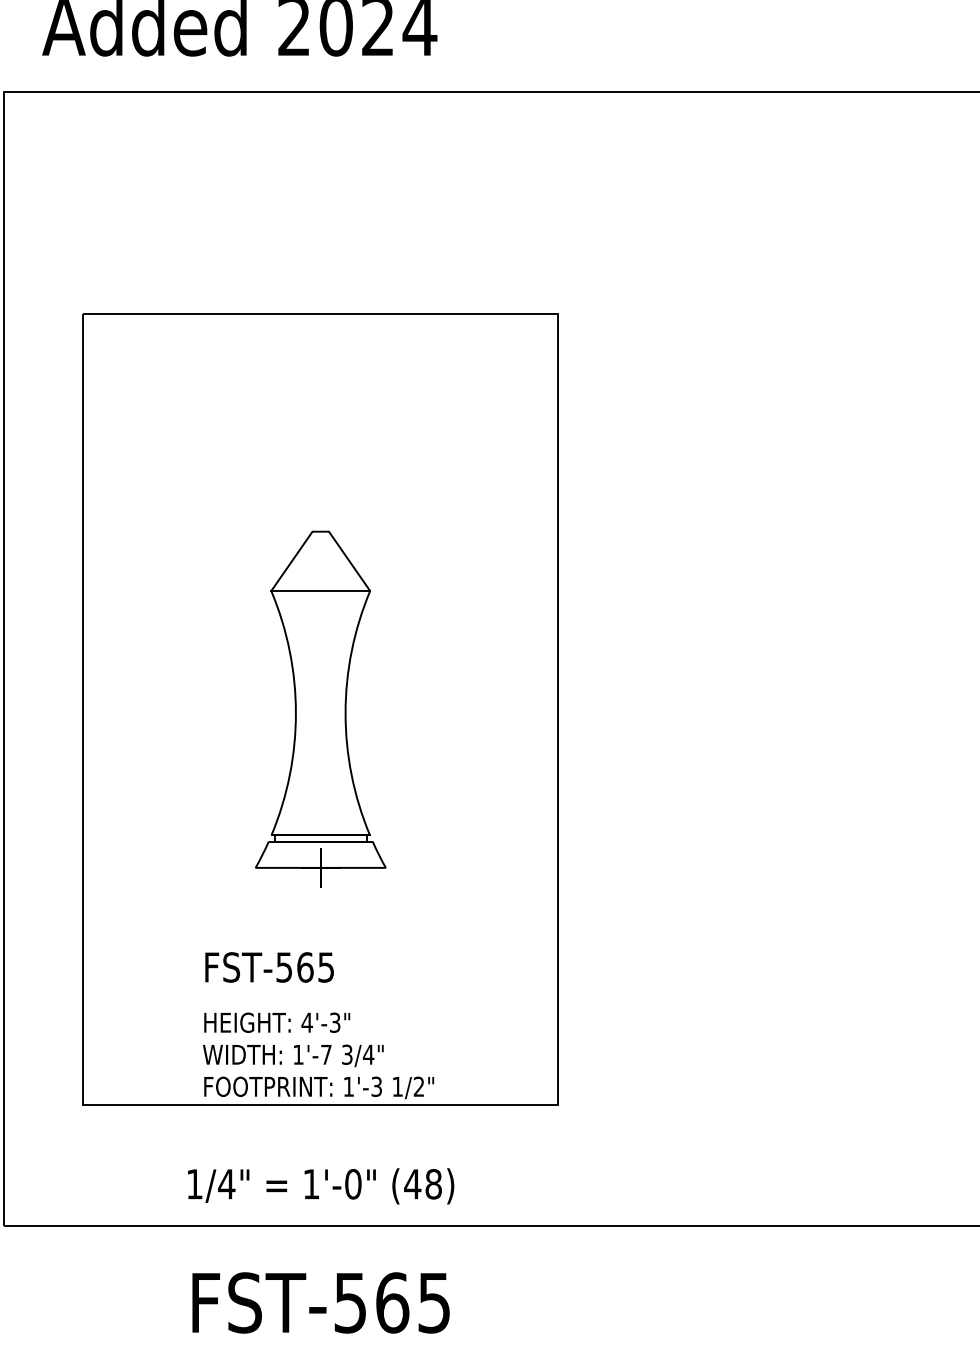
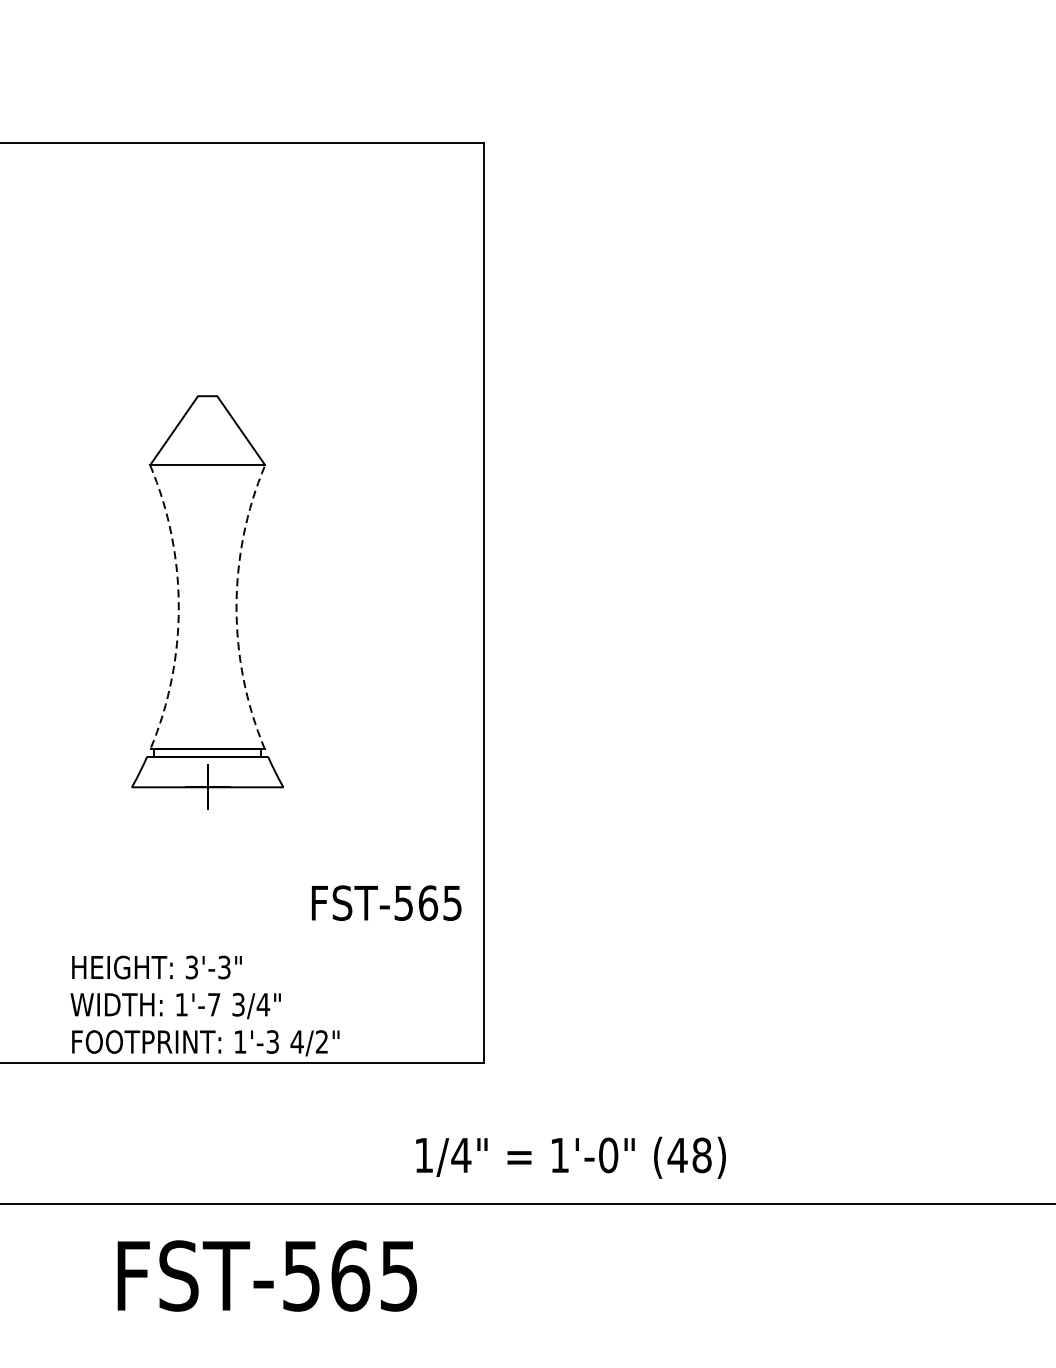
line: (295, 712) -> (178, 606), solid -> dashed
line: (345, 712) -> (236, 606), solid -> dashed
text: (269, 967) -> (386, 903), moved
text: (306, 1022) -> (191, 967), 4'-3" -> 3'-3"
text: (397, 1086) -> (296, 1041), 1/2" -> 4/2"
text: (321, 1186) -> (571, 1157), moved
text: (320, 1302) -> (266, 1275), moved

